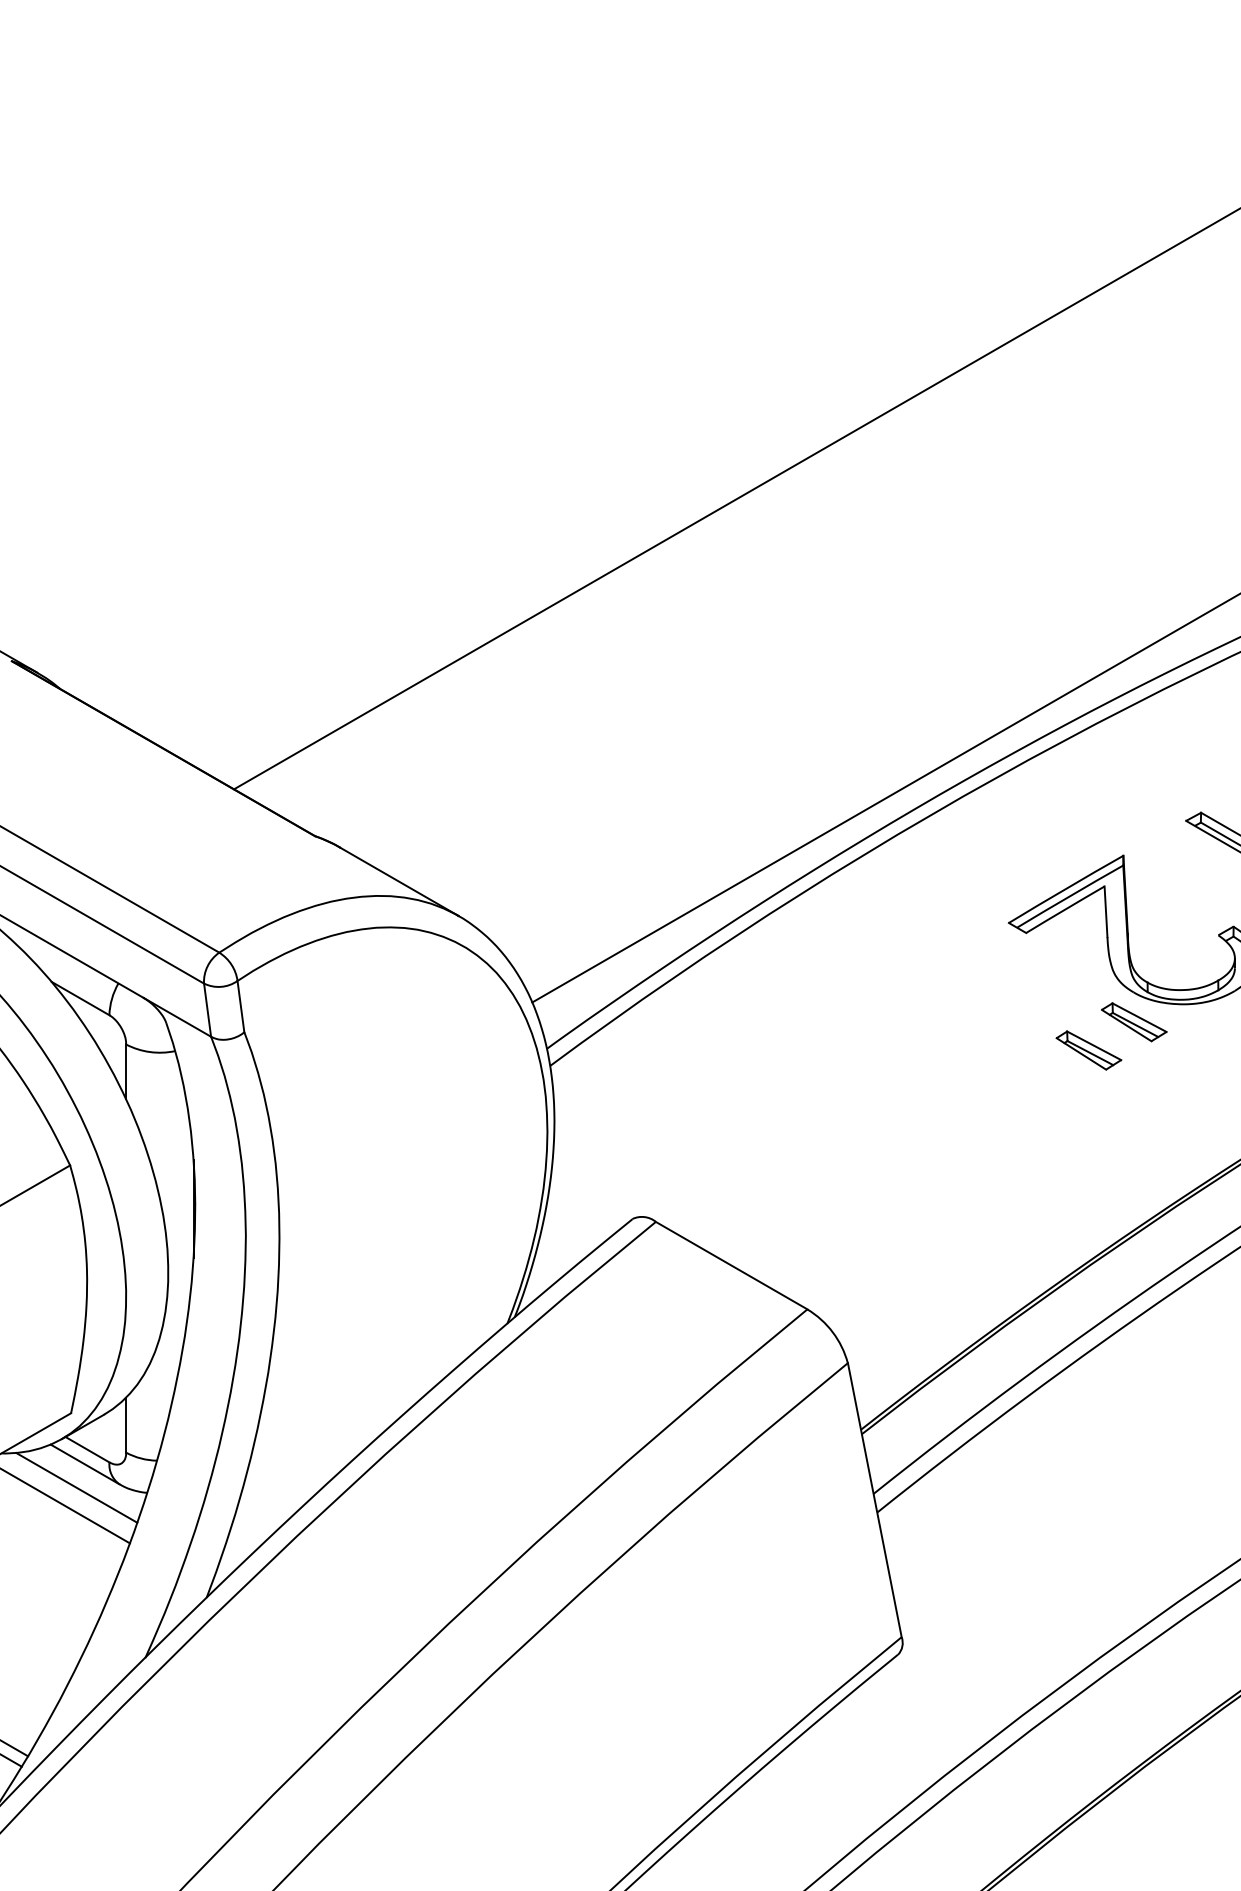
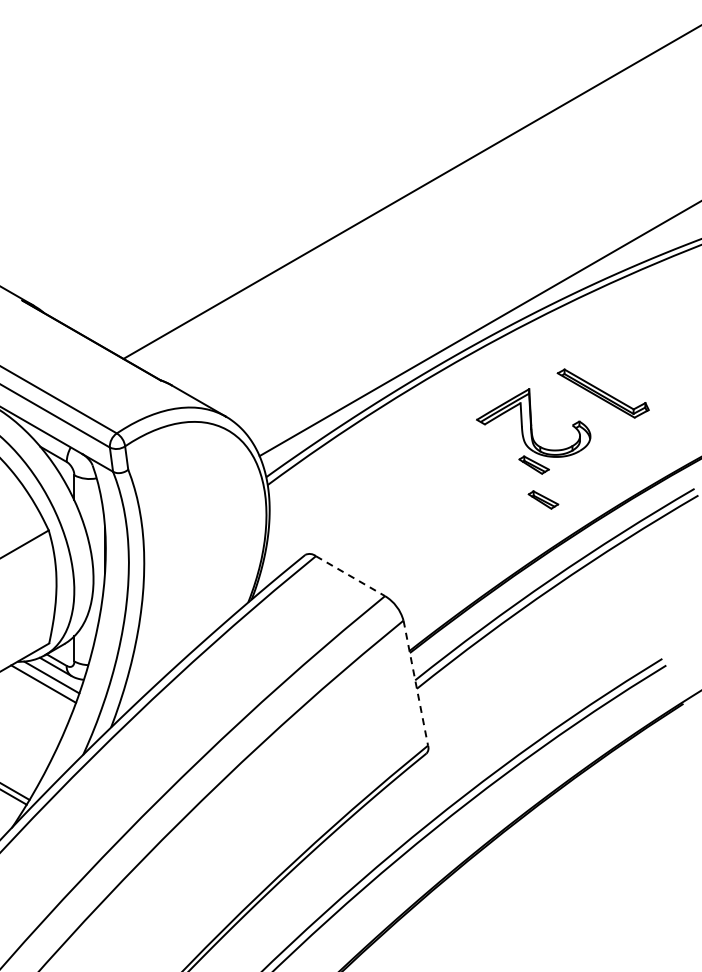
part: (1088, 1049) -> (543, 499), moved
line: (731, 1266) -> (350, 576), solid -> dashed
line: (874, 1500) -> (415, 683), solid -> dashed

